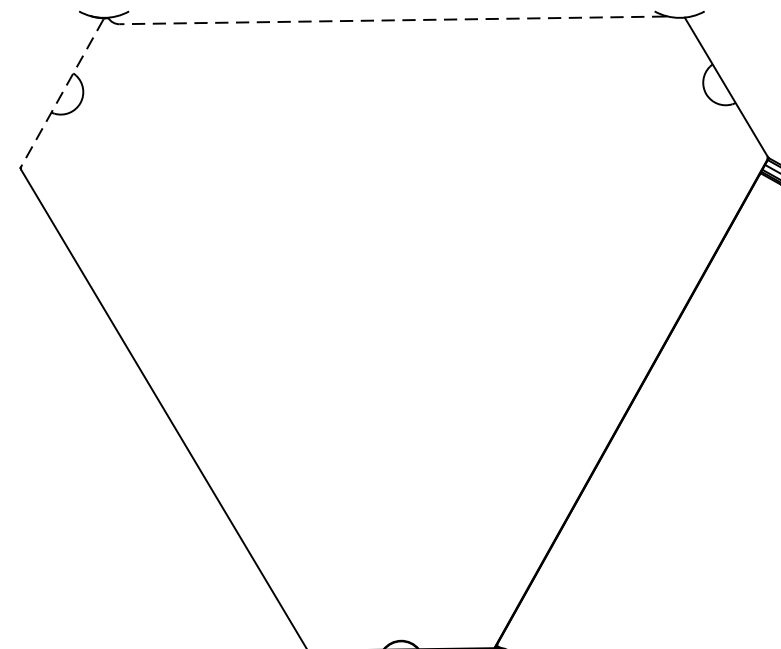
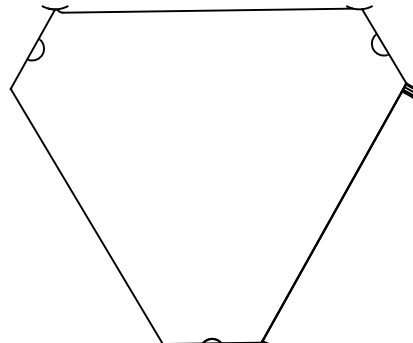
line: (392, 20) -> (207, 10), dashed -> solid
line: (61, 93) -> (32, 49), dashed -> solid

